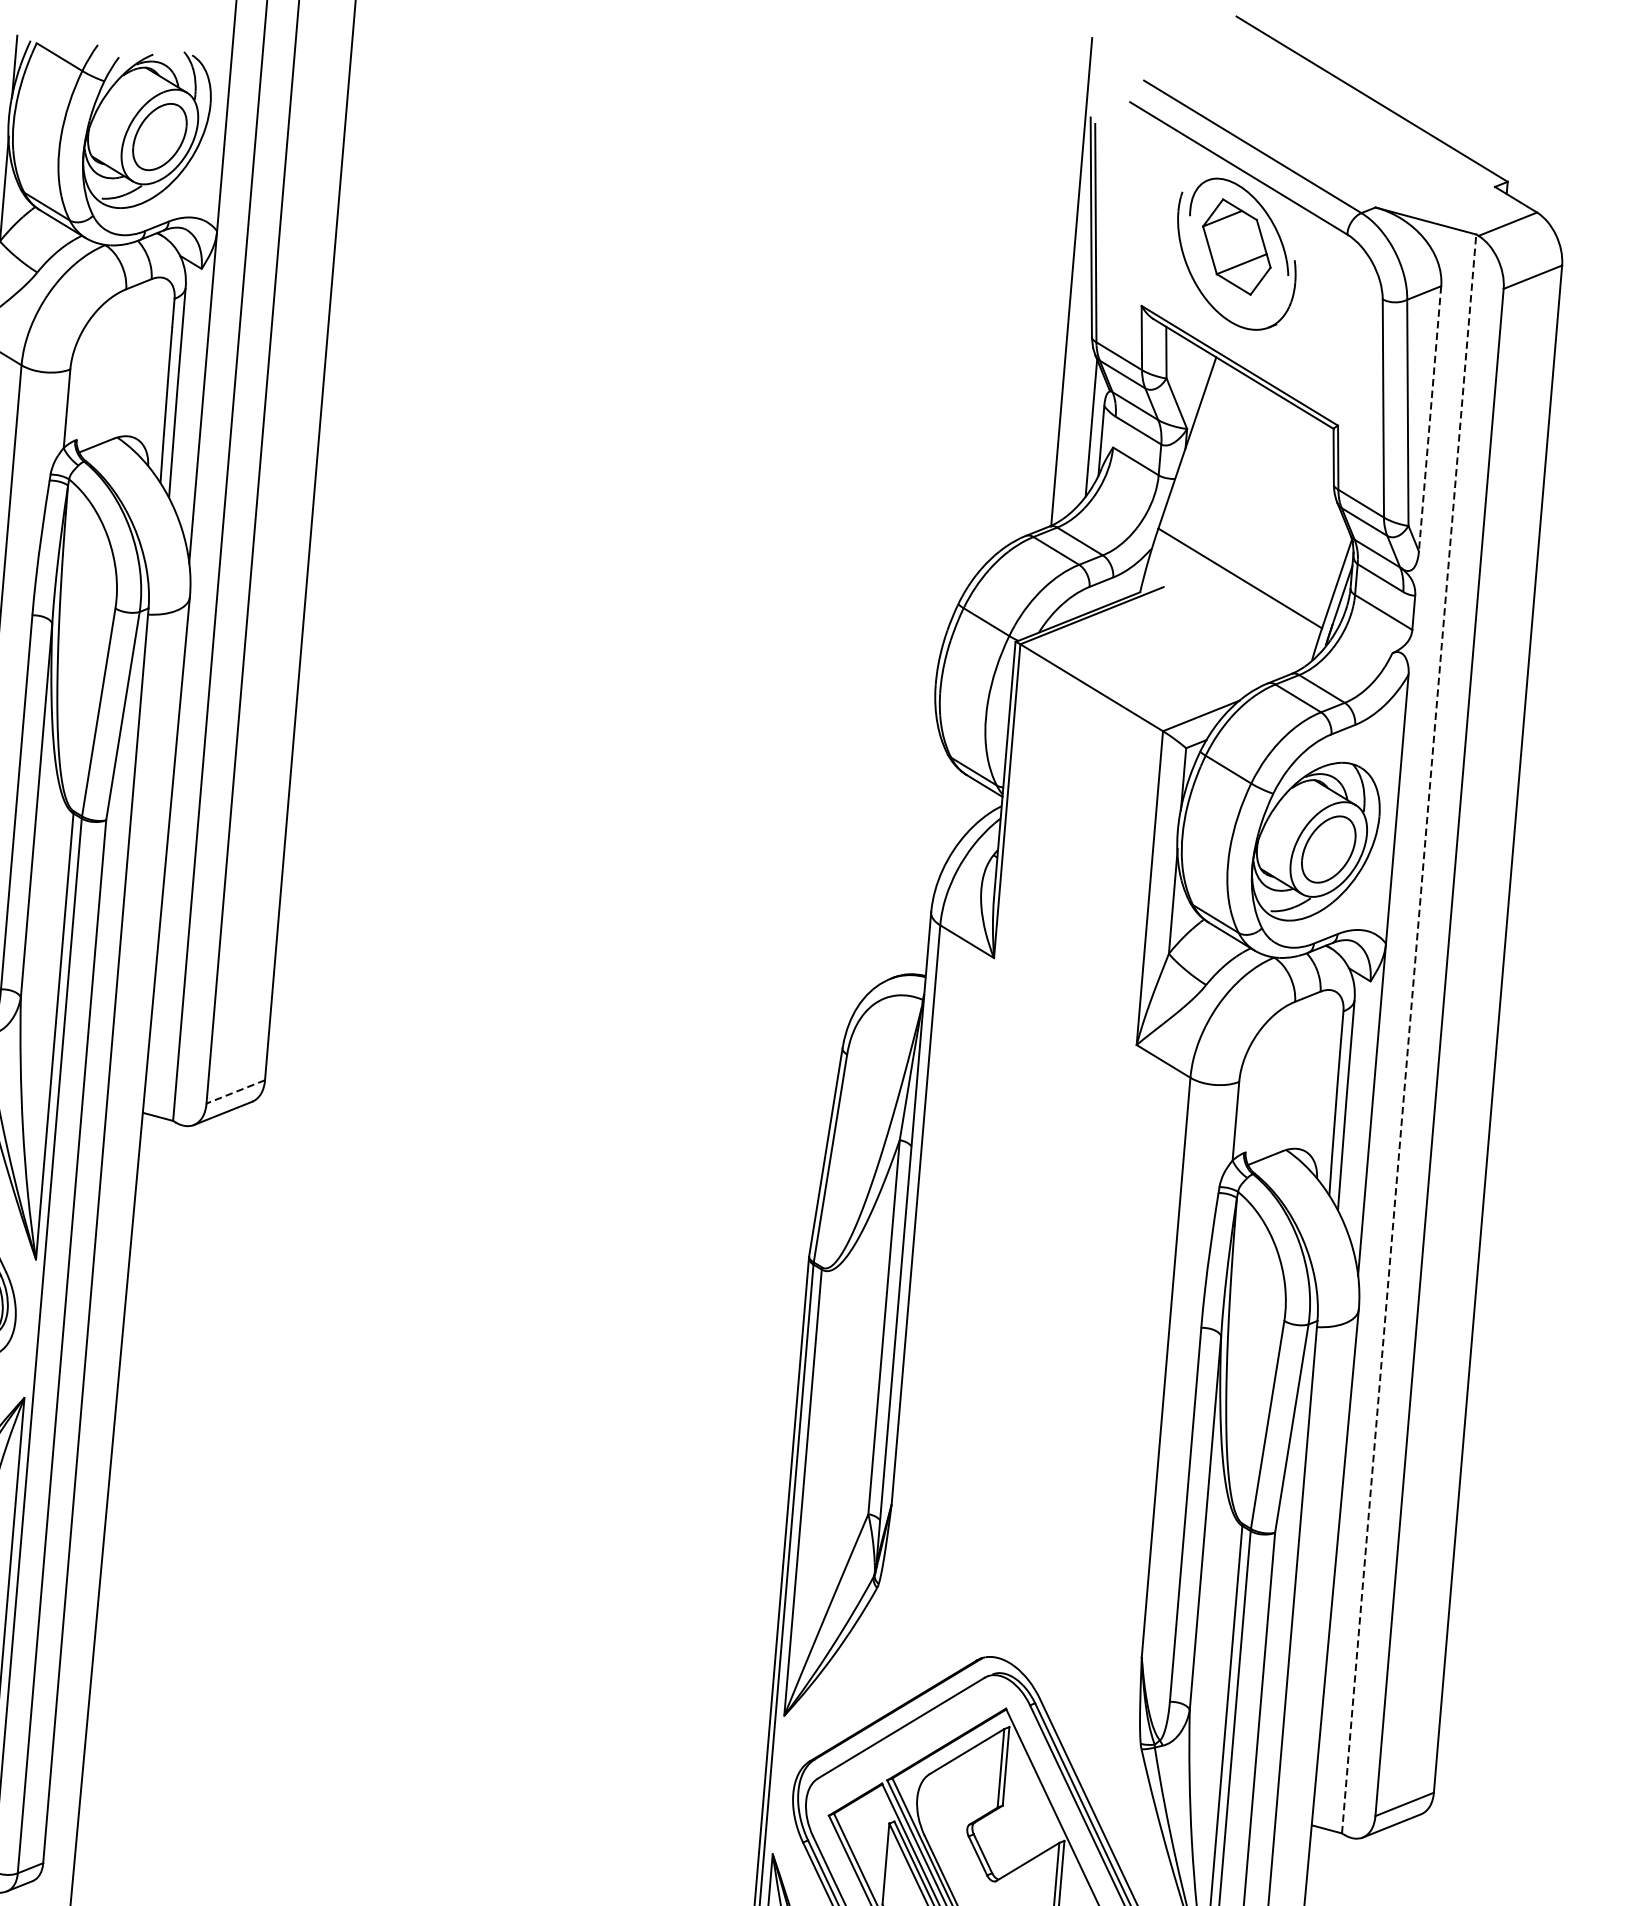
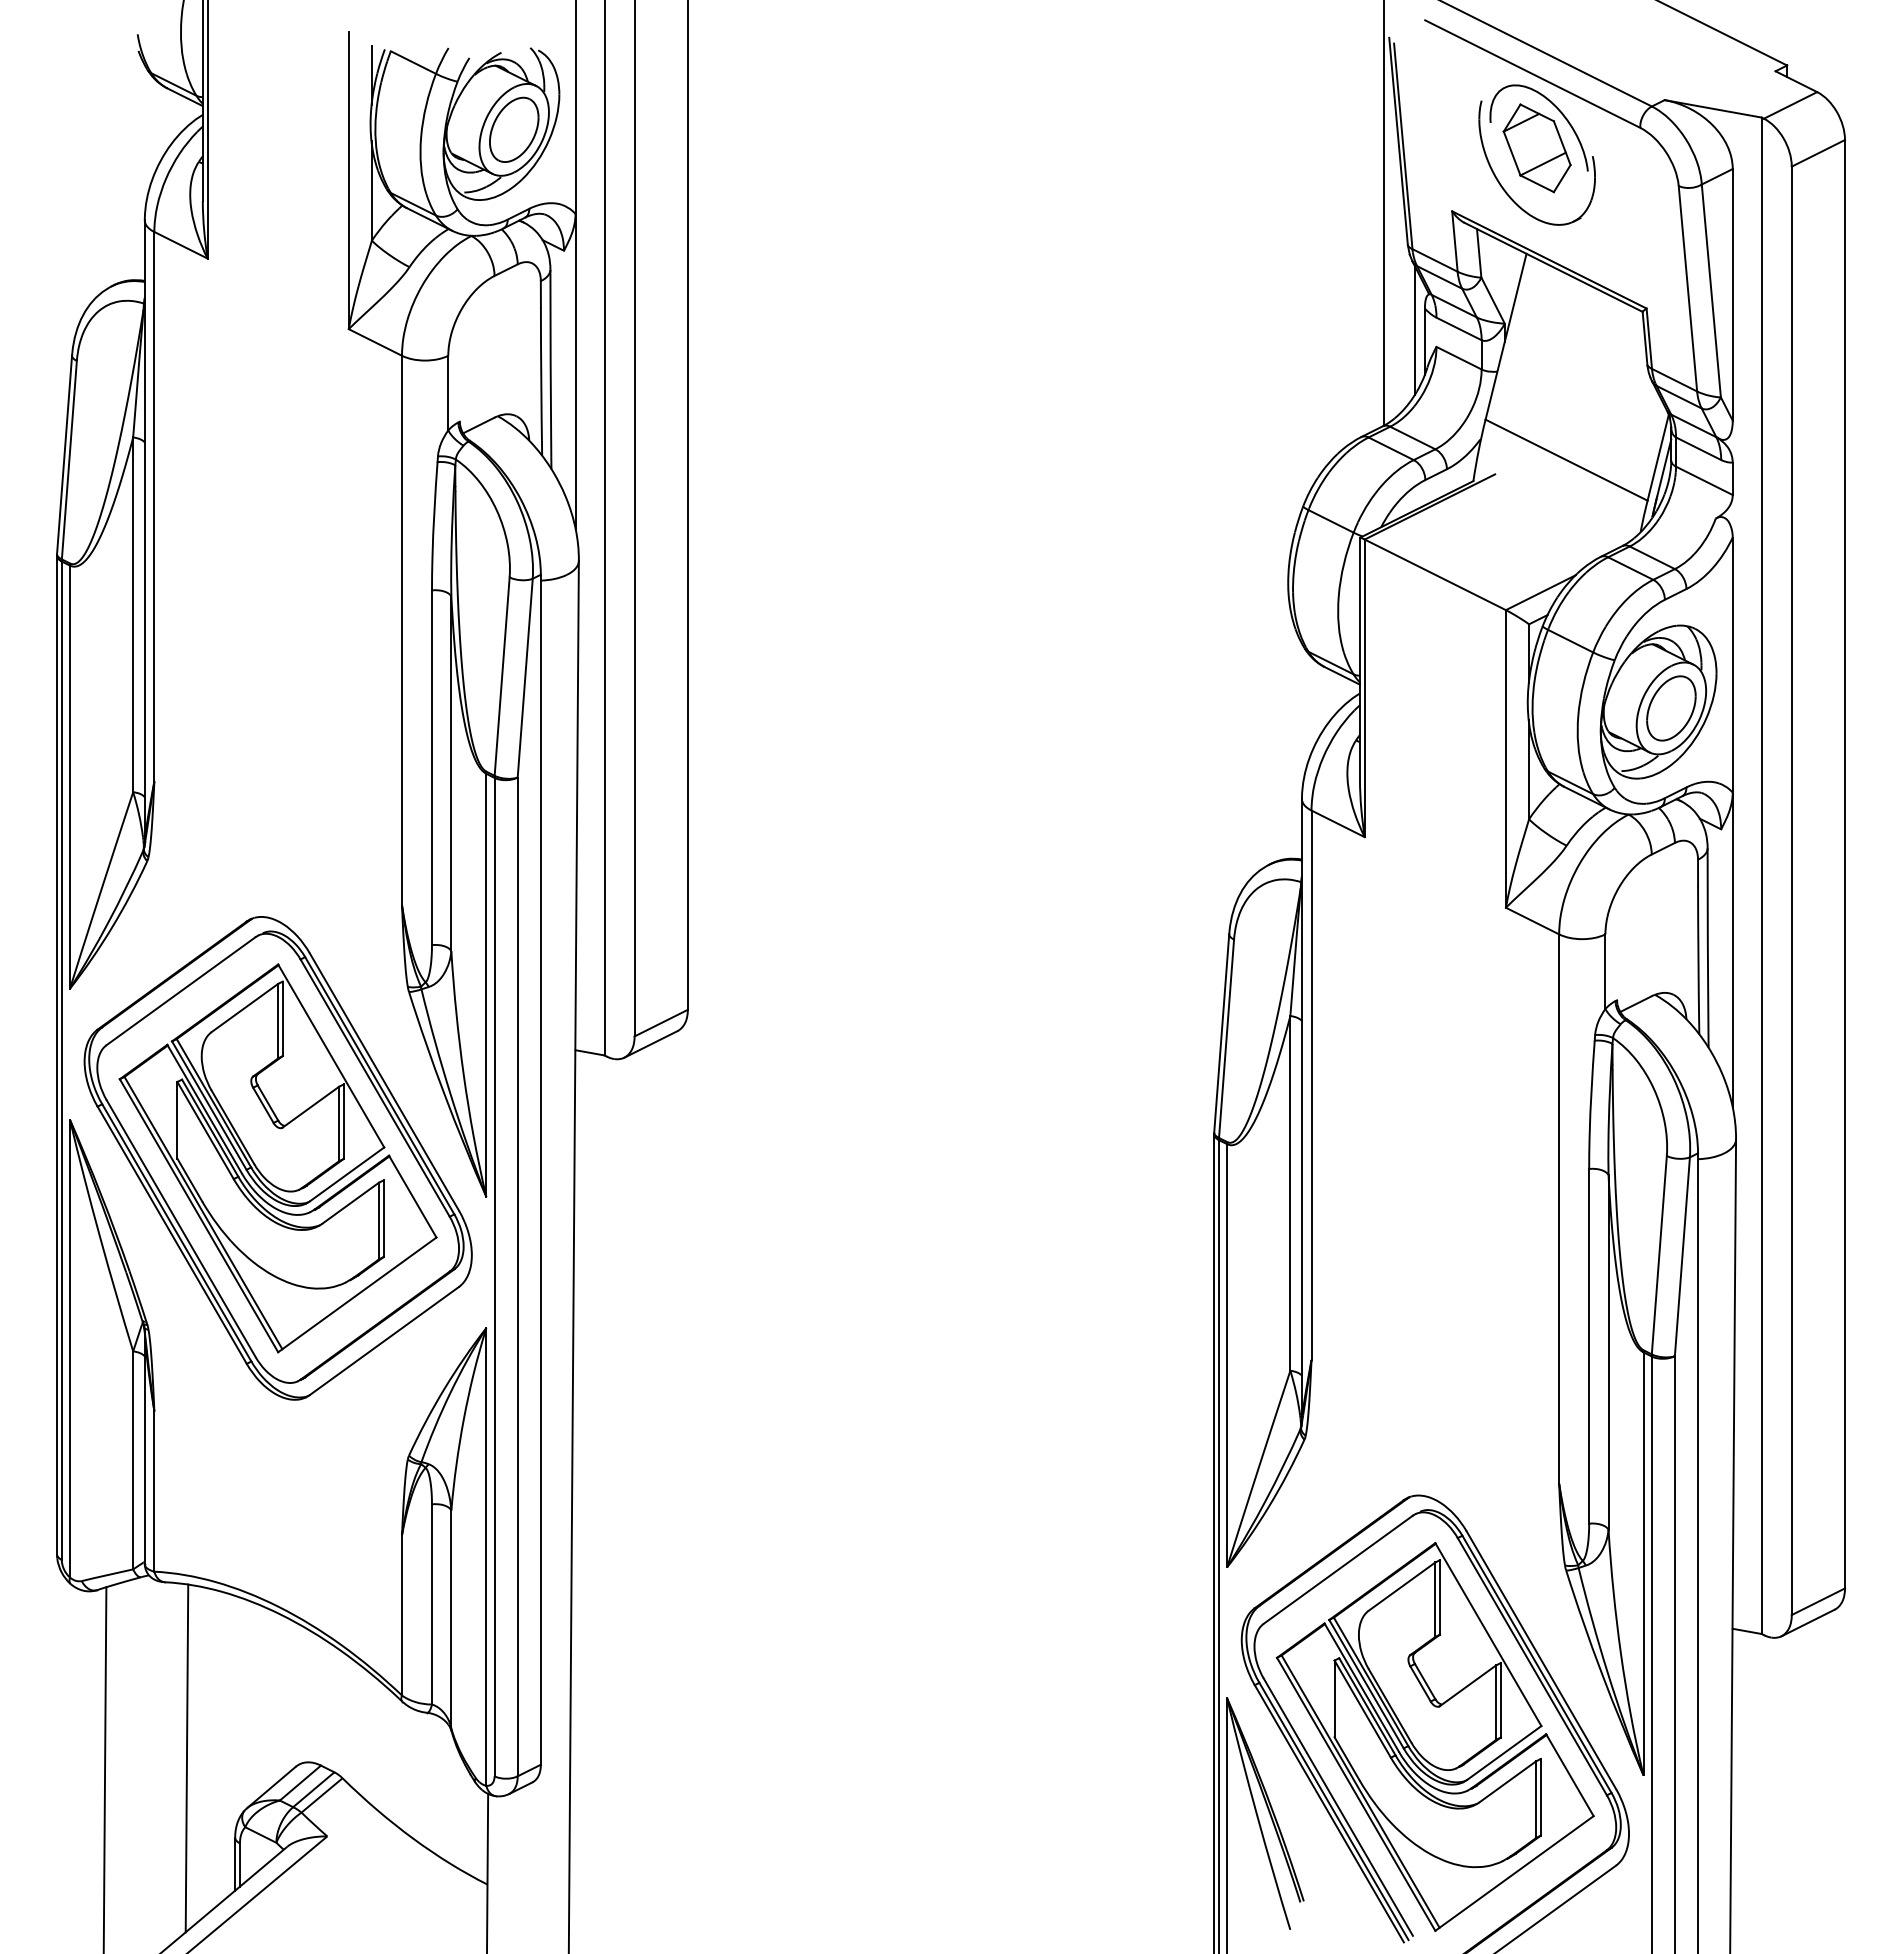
line: (1429, 418) -> (1732, 294), dashed -> solid
line: (1408, 1033) -> (1761, 875), dashed -> solid
line: (236, 1092) -> (661, 1023), dashed -> solid

